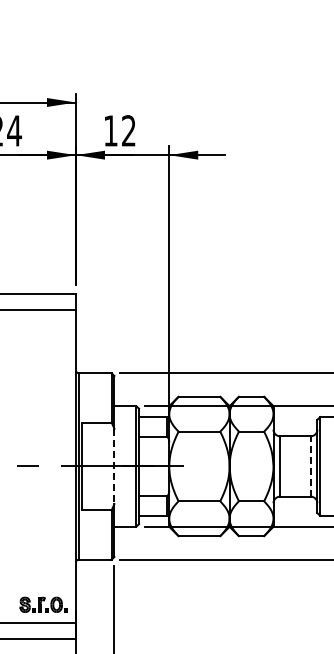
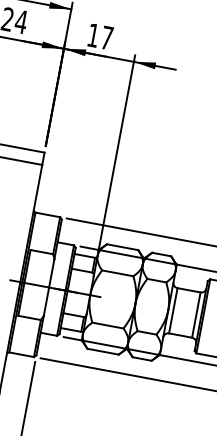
text: (128, 130) -> (106, 37), 12 -> 17
line: (310, 465) -> (196, 314), dashed -> solid
line: (114, 466) -> (49, 287), dashed -> solid

